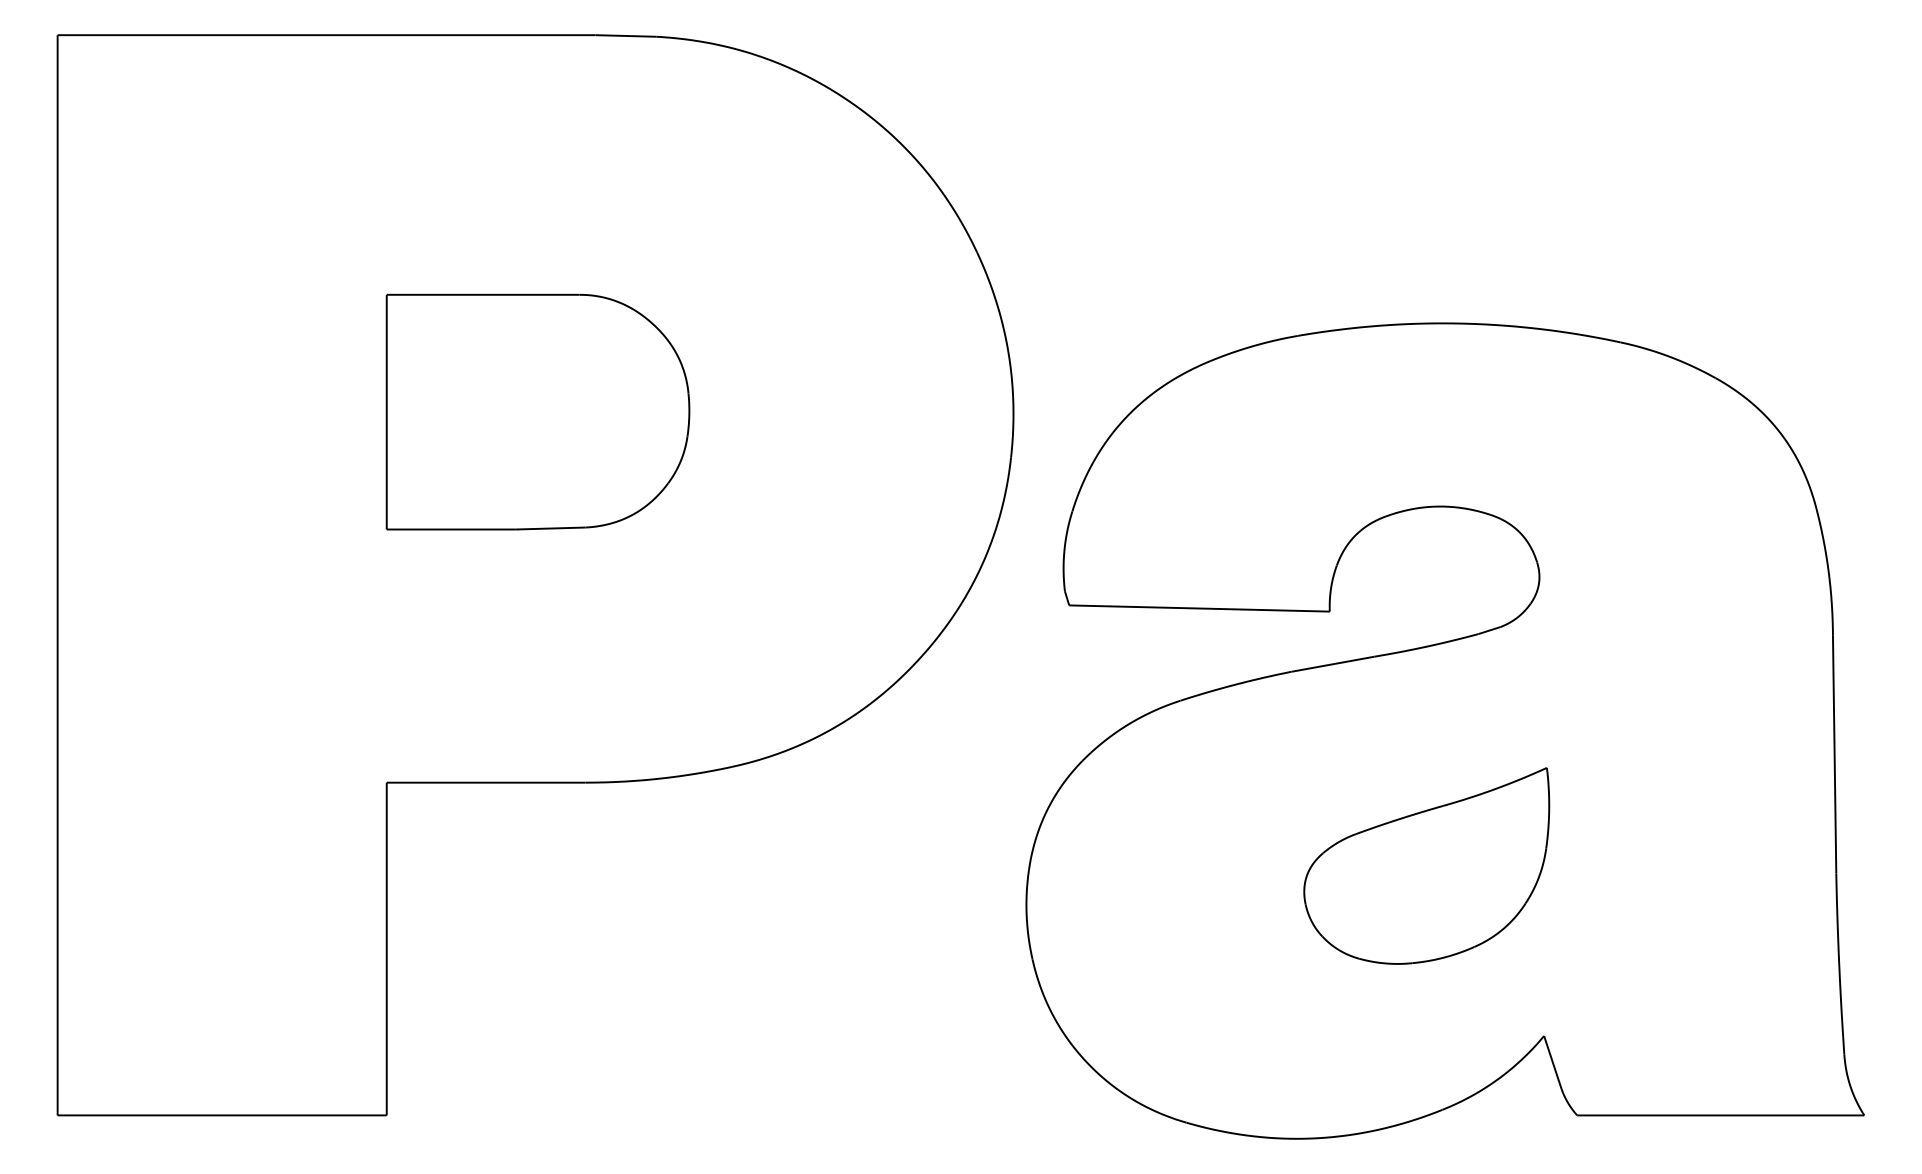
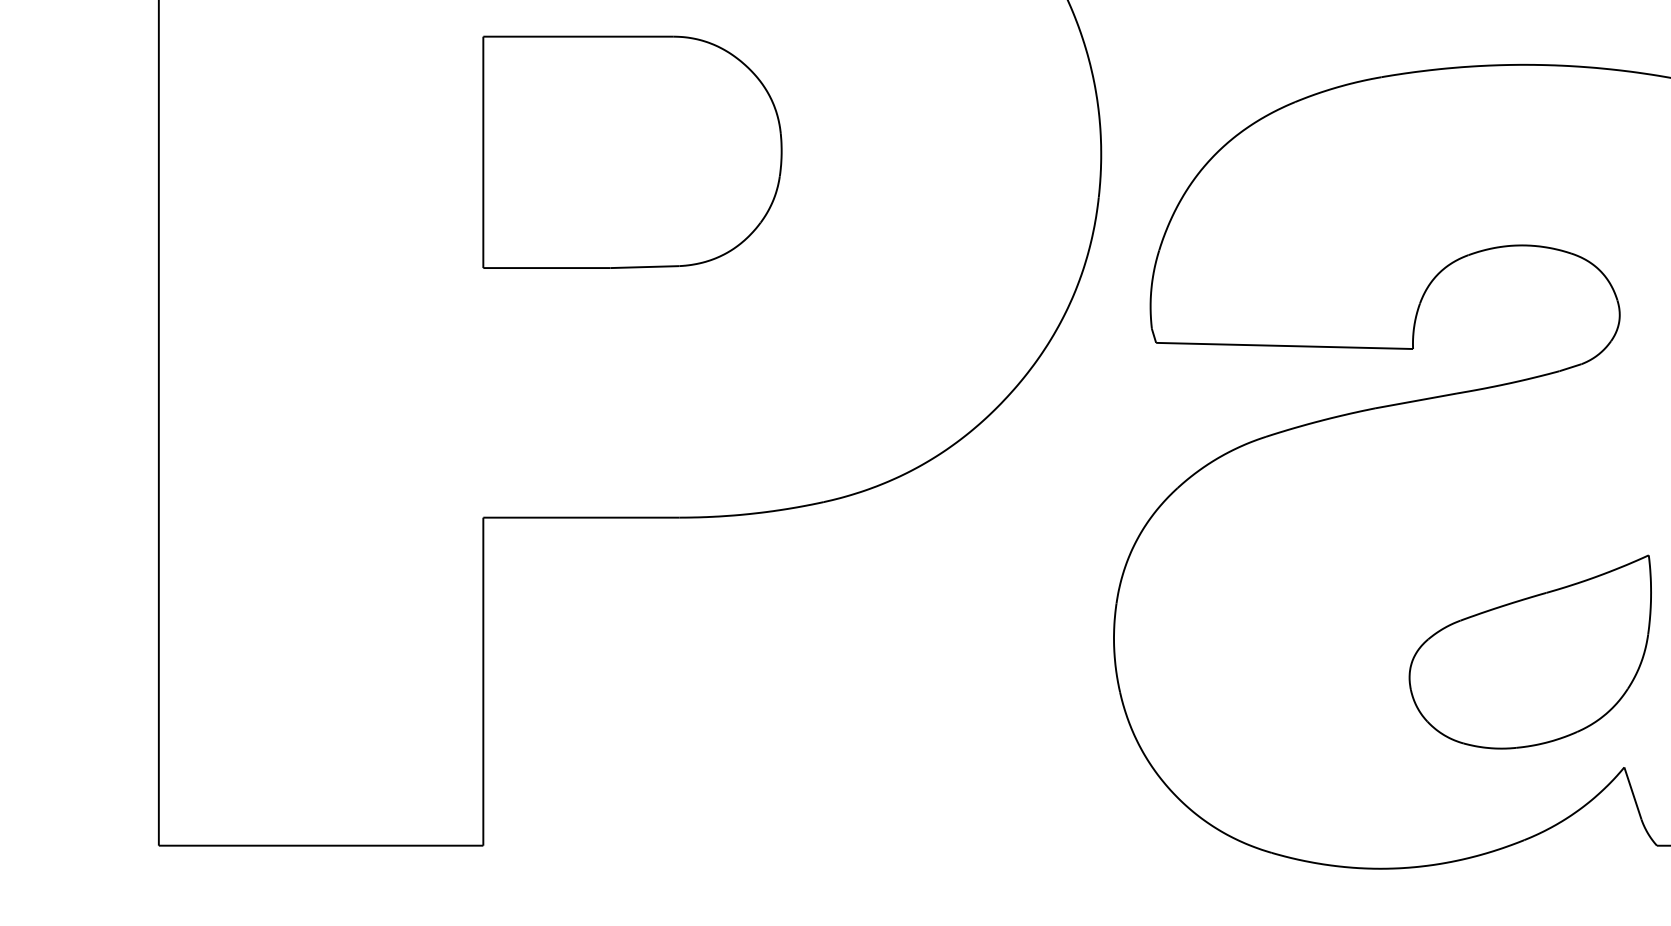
part: (1426, 865) -> (1530, 651), moved

